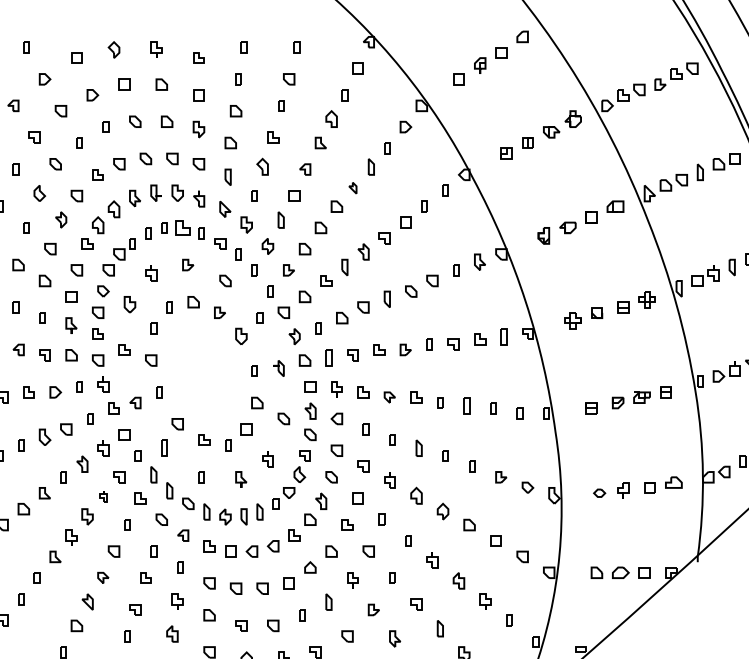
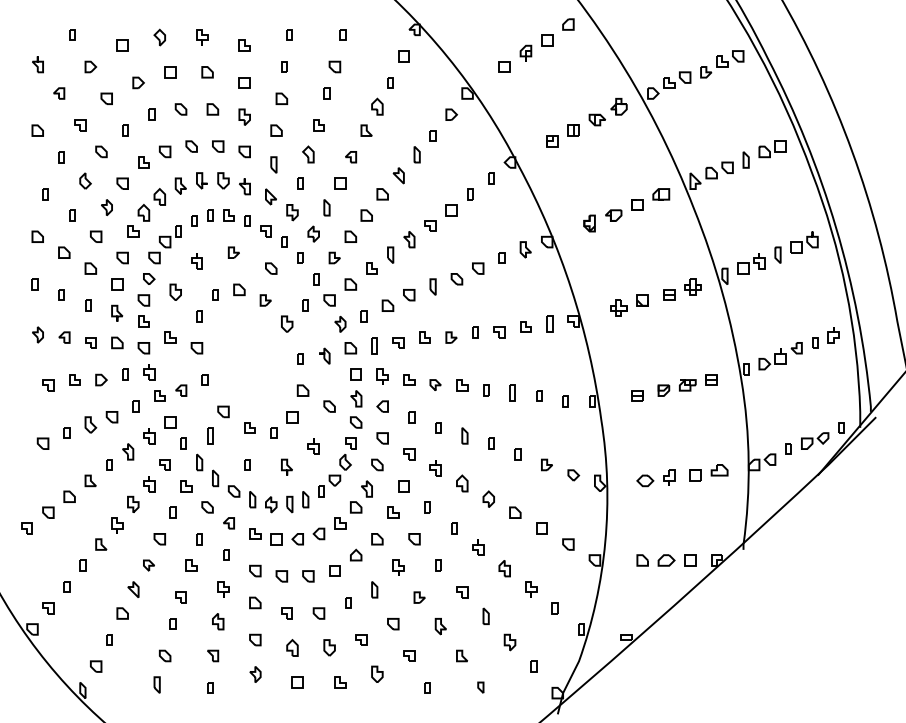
part: (352, 187) -> (398, 175), size x1.43
part: (182, 227) -> (228, 215), size x0.71
part: (599, 492) -> (645, 480), size x1.43
part: (103, 496) -> (149, 484), size x1.43

